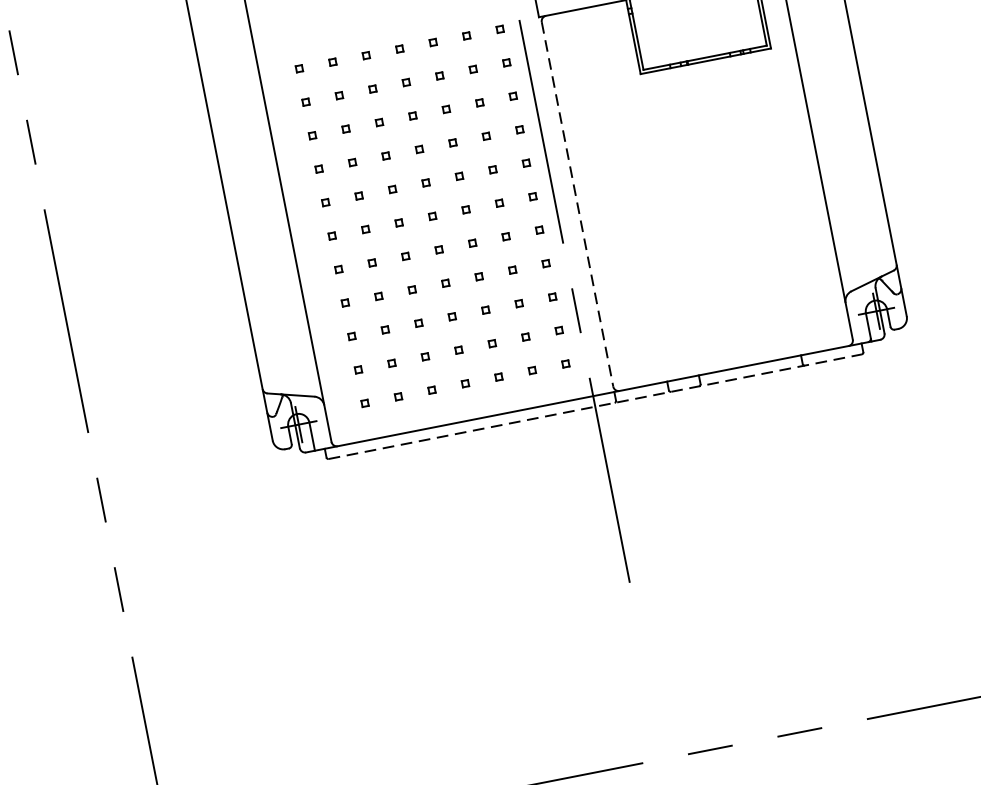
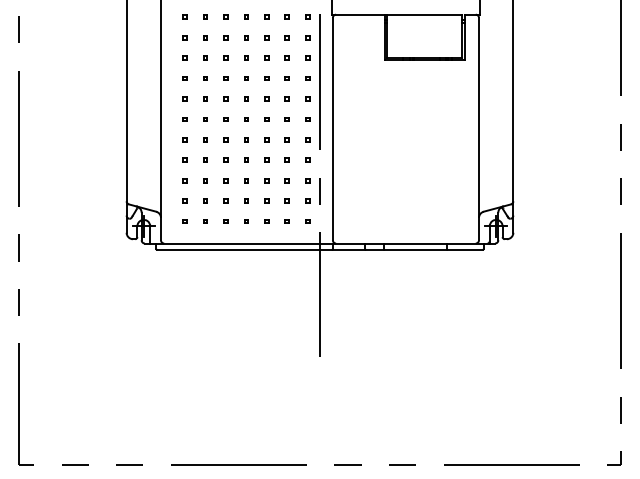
line: (577, 205) -> (332, 129), dashed -> solid
line: (595, 405) -> (320, 249), dashed -> solid

